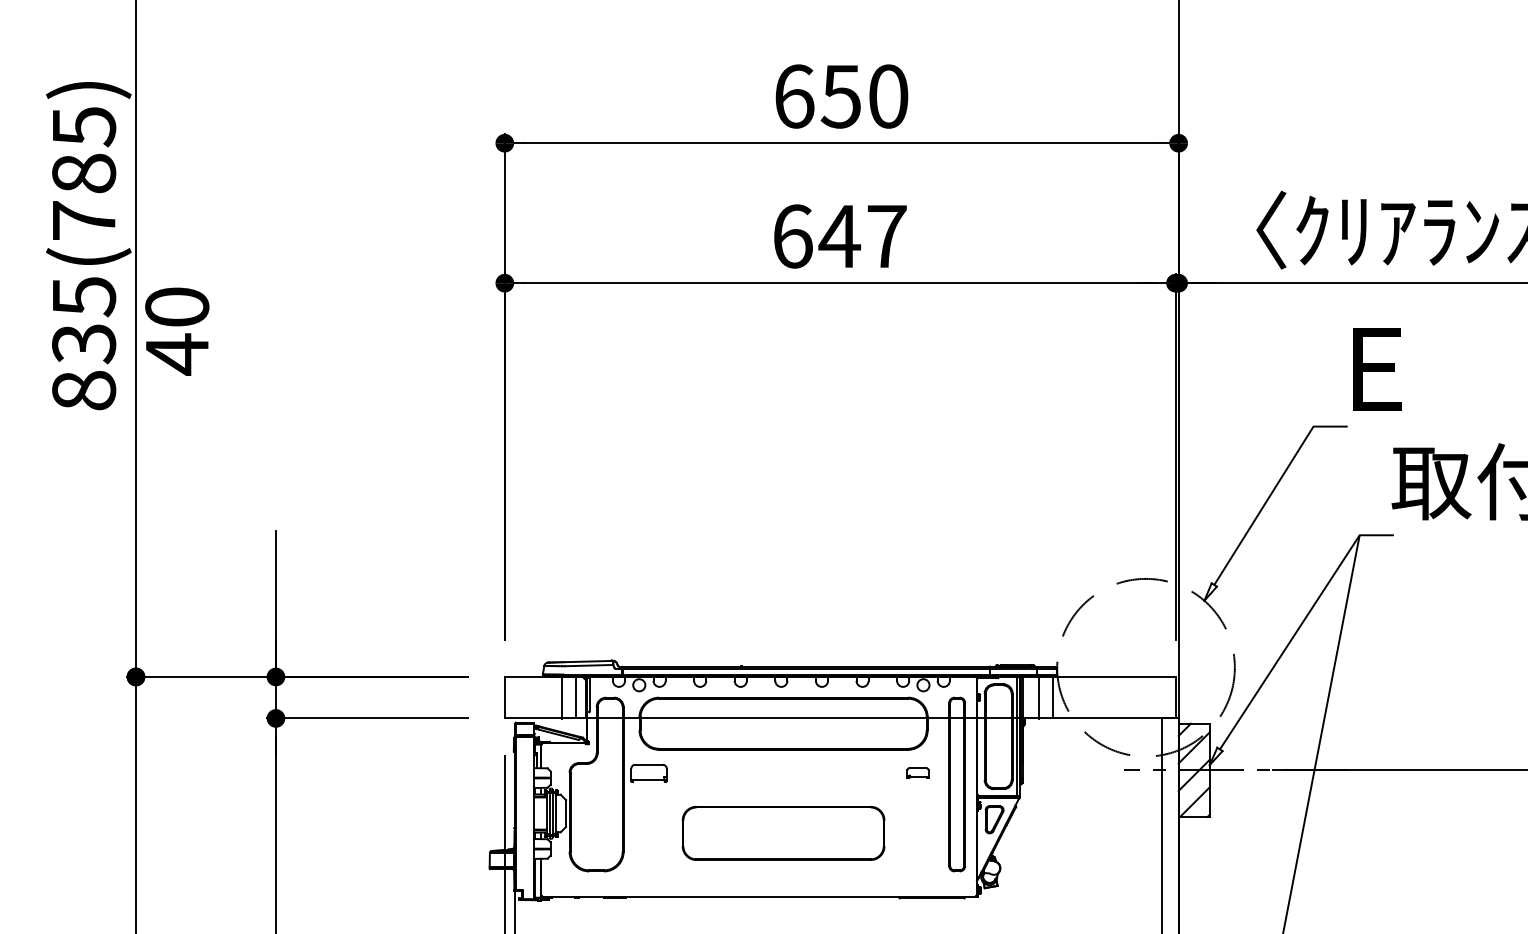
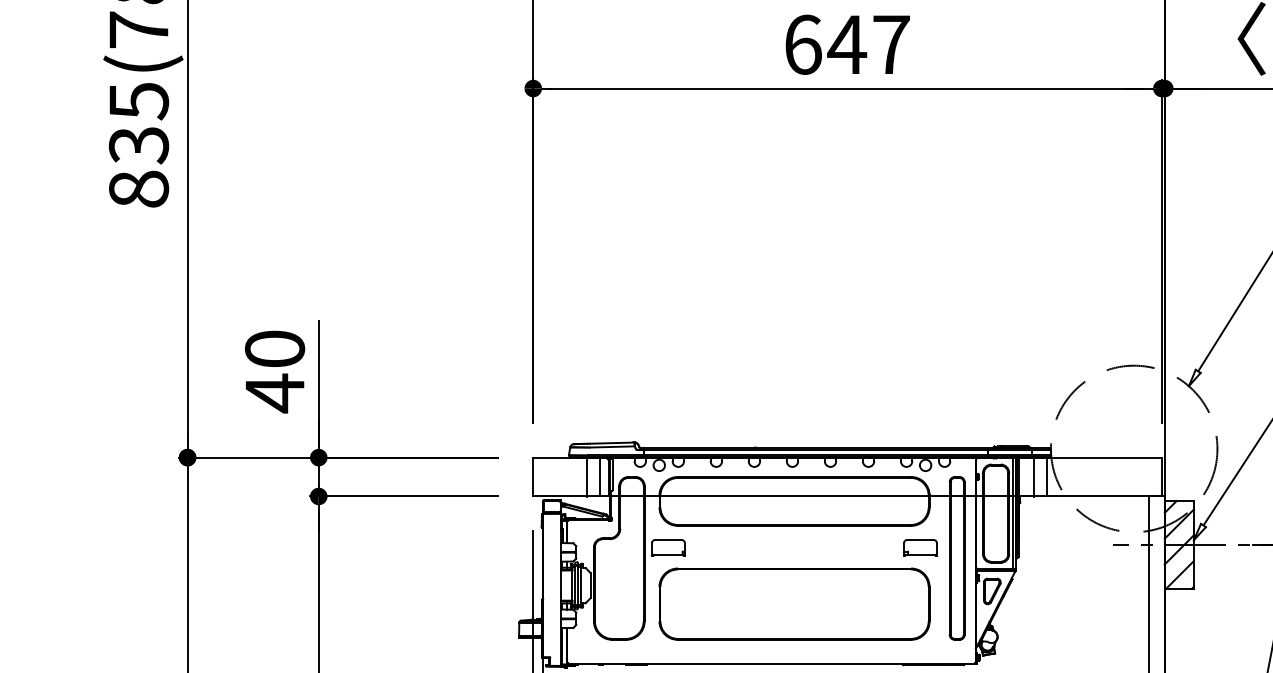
text: (177, 331) -> (275, 371), moved
part: (917, 772) -> (920, 547), size x1.67
part: (783, 833) -> (794, 604), size x1.43

